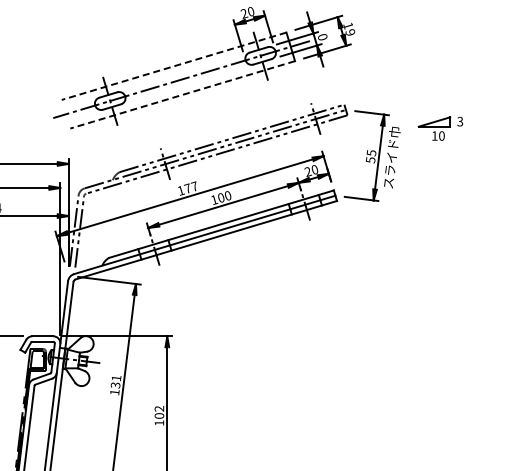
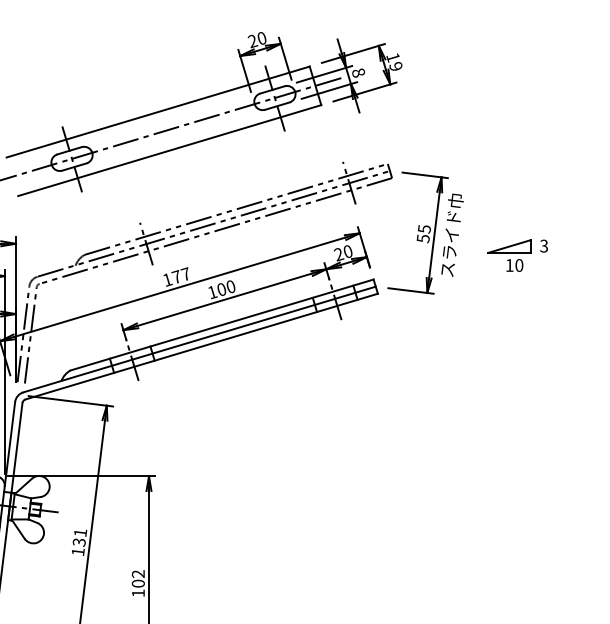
text: (322, 37) -> (358, 73), 0 -> 8
line: (173, 66) -> (157, 112), dashed -> solid
line: (182, 95) -> (169, 151), dashed -> solid
part: (440, 128) -> (517, 255), moved

